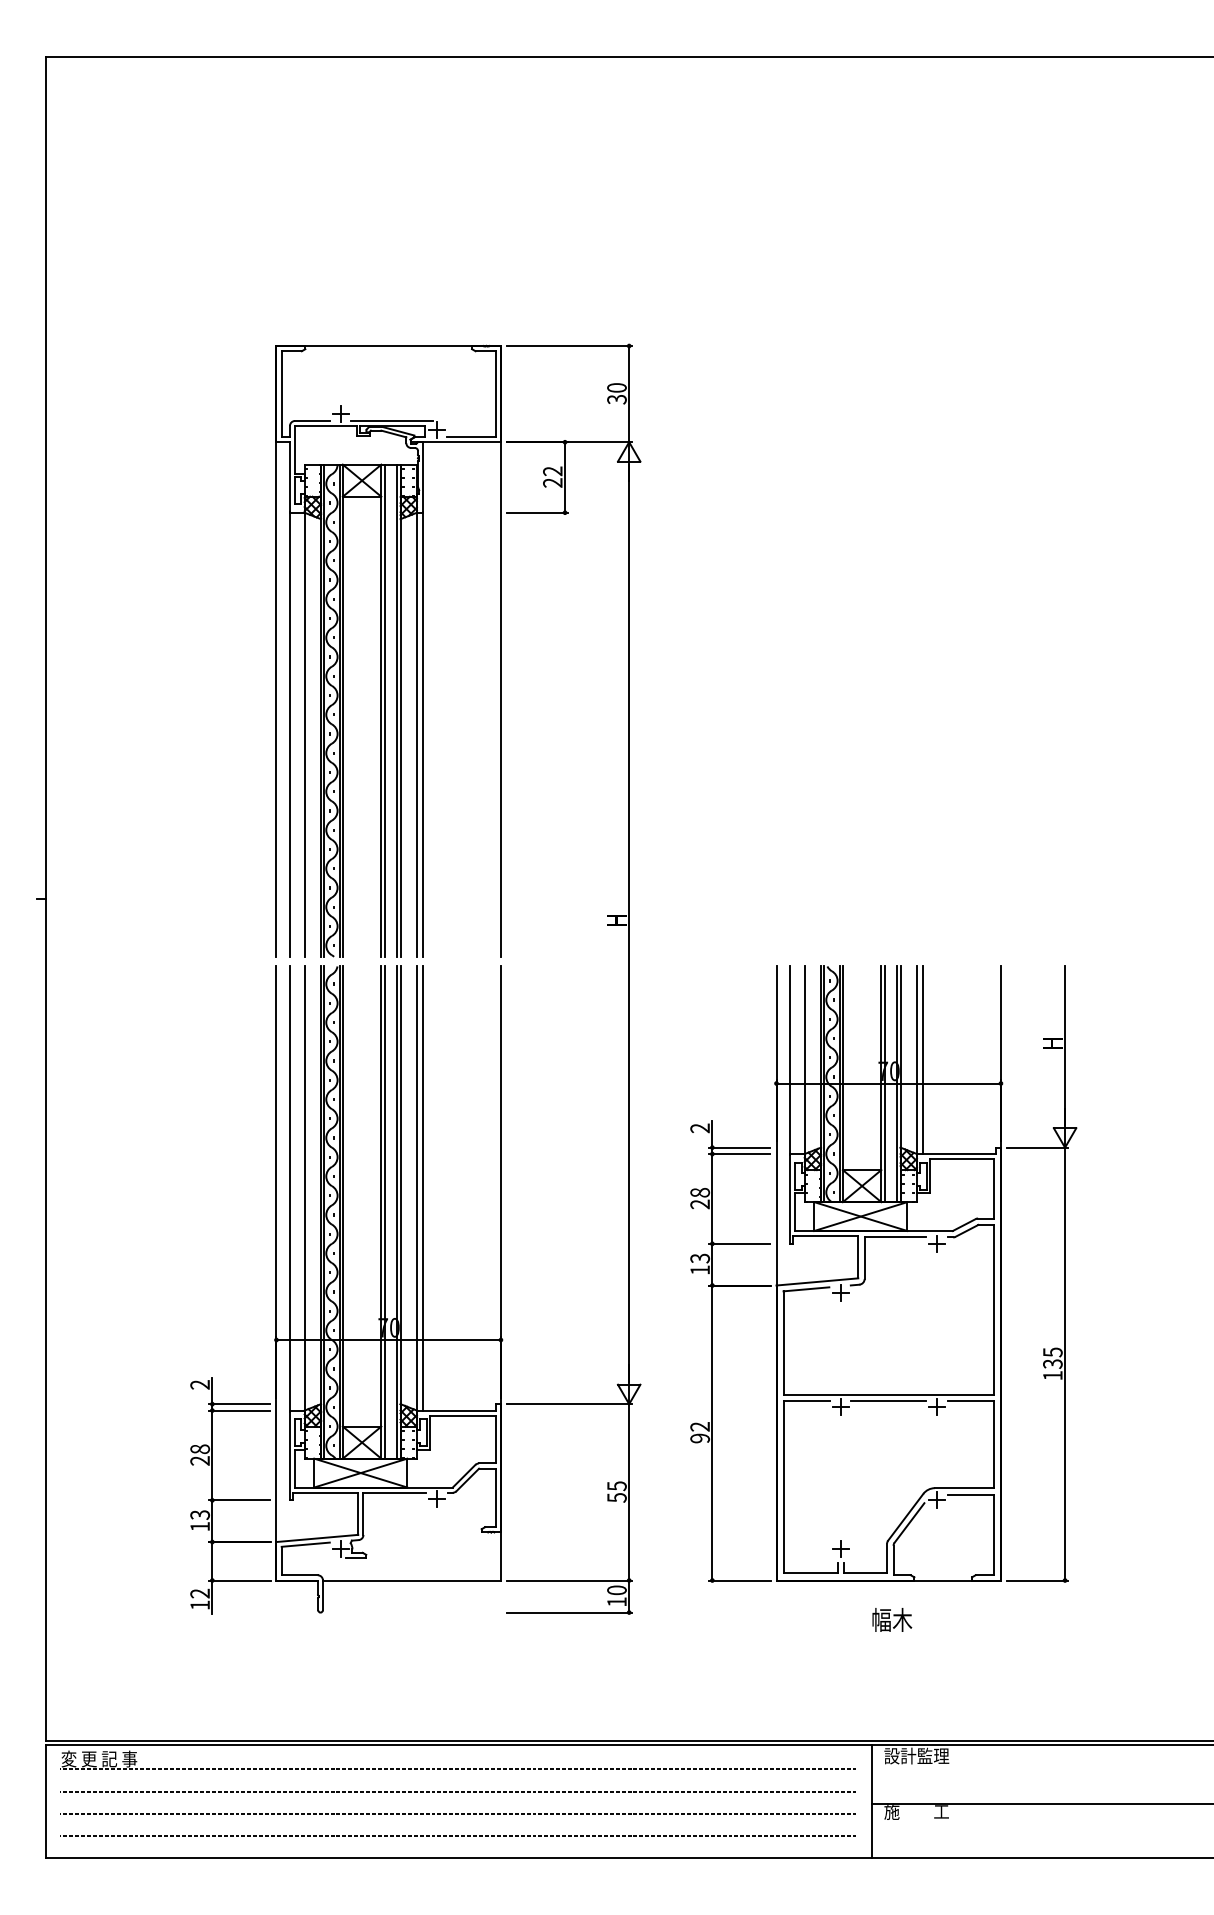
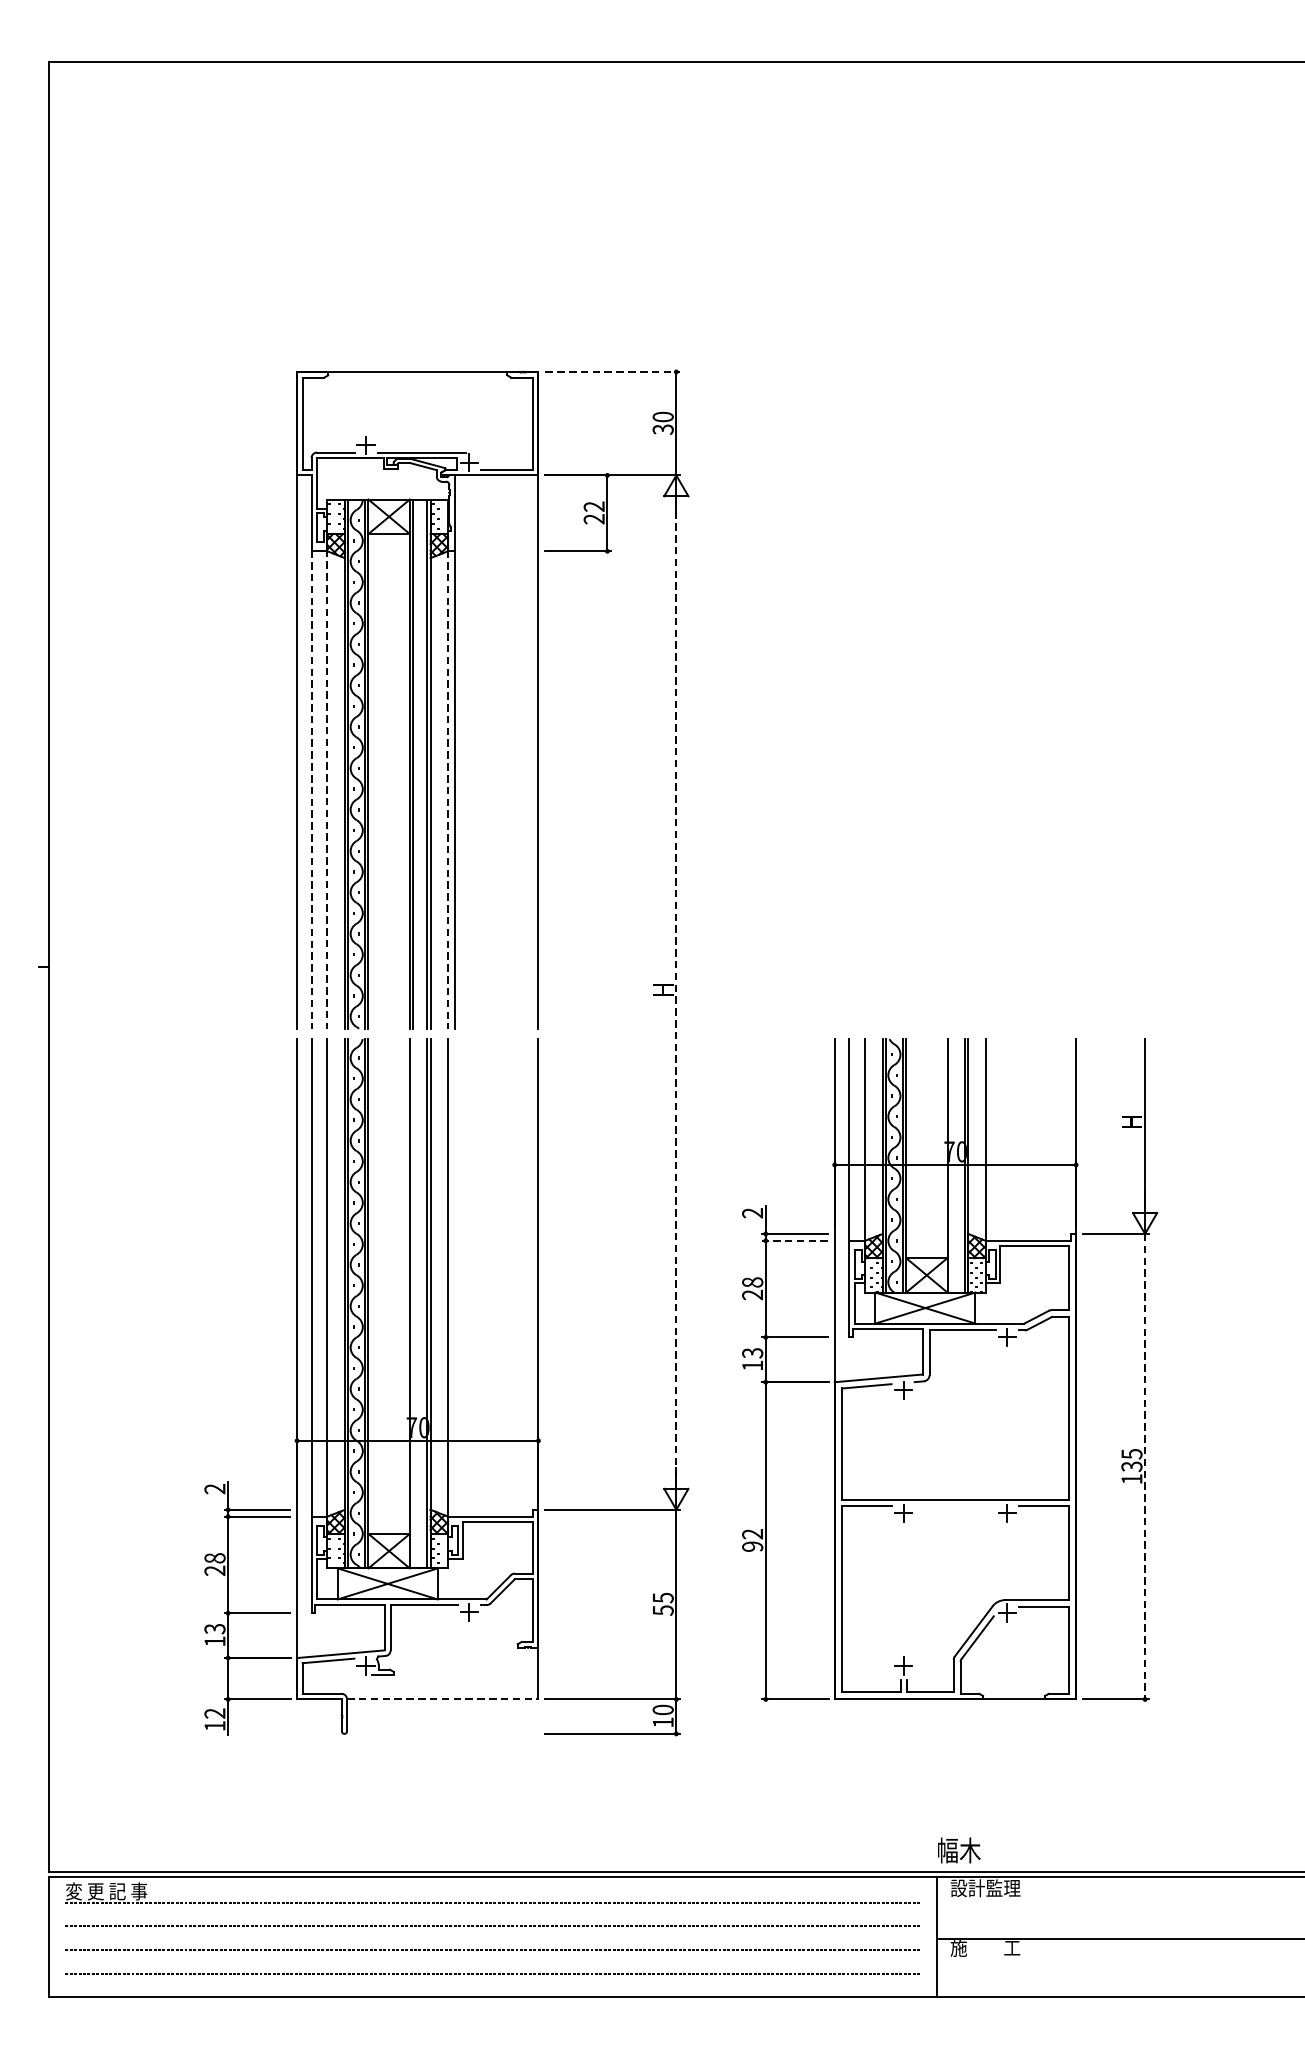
line: (569, 346) -> (612, 372), solid -> dashed
line: (289, 734) -> (311, 789), solid -> dashed
line: (304, 734) -> (327, 789), solid -> dashed
line: (416, 734) -> (447, 789), solid -> dashed
line: (629, 923) -> (676, 992), solid -> dashed
line: (923, 1060) -> (992, 1140), removed
line: (884, 1084) -> (950, 1166), removed
line: (739, 1154) -> (794, 1241), solid -> dashed
line: (423, 1188) -> (455, 1277), removed
line: (384, 1212) -> (413, 1303), removed
line: (1065, 1364) -> (1145, 1467), solid -> dashed
line: (888, 1400) -> (955, 1505), removed
line: (411, 1580) -> (442, 1699), solid -> dashed
text: (892, 1619) -> (959, 1849), moved

